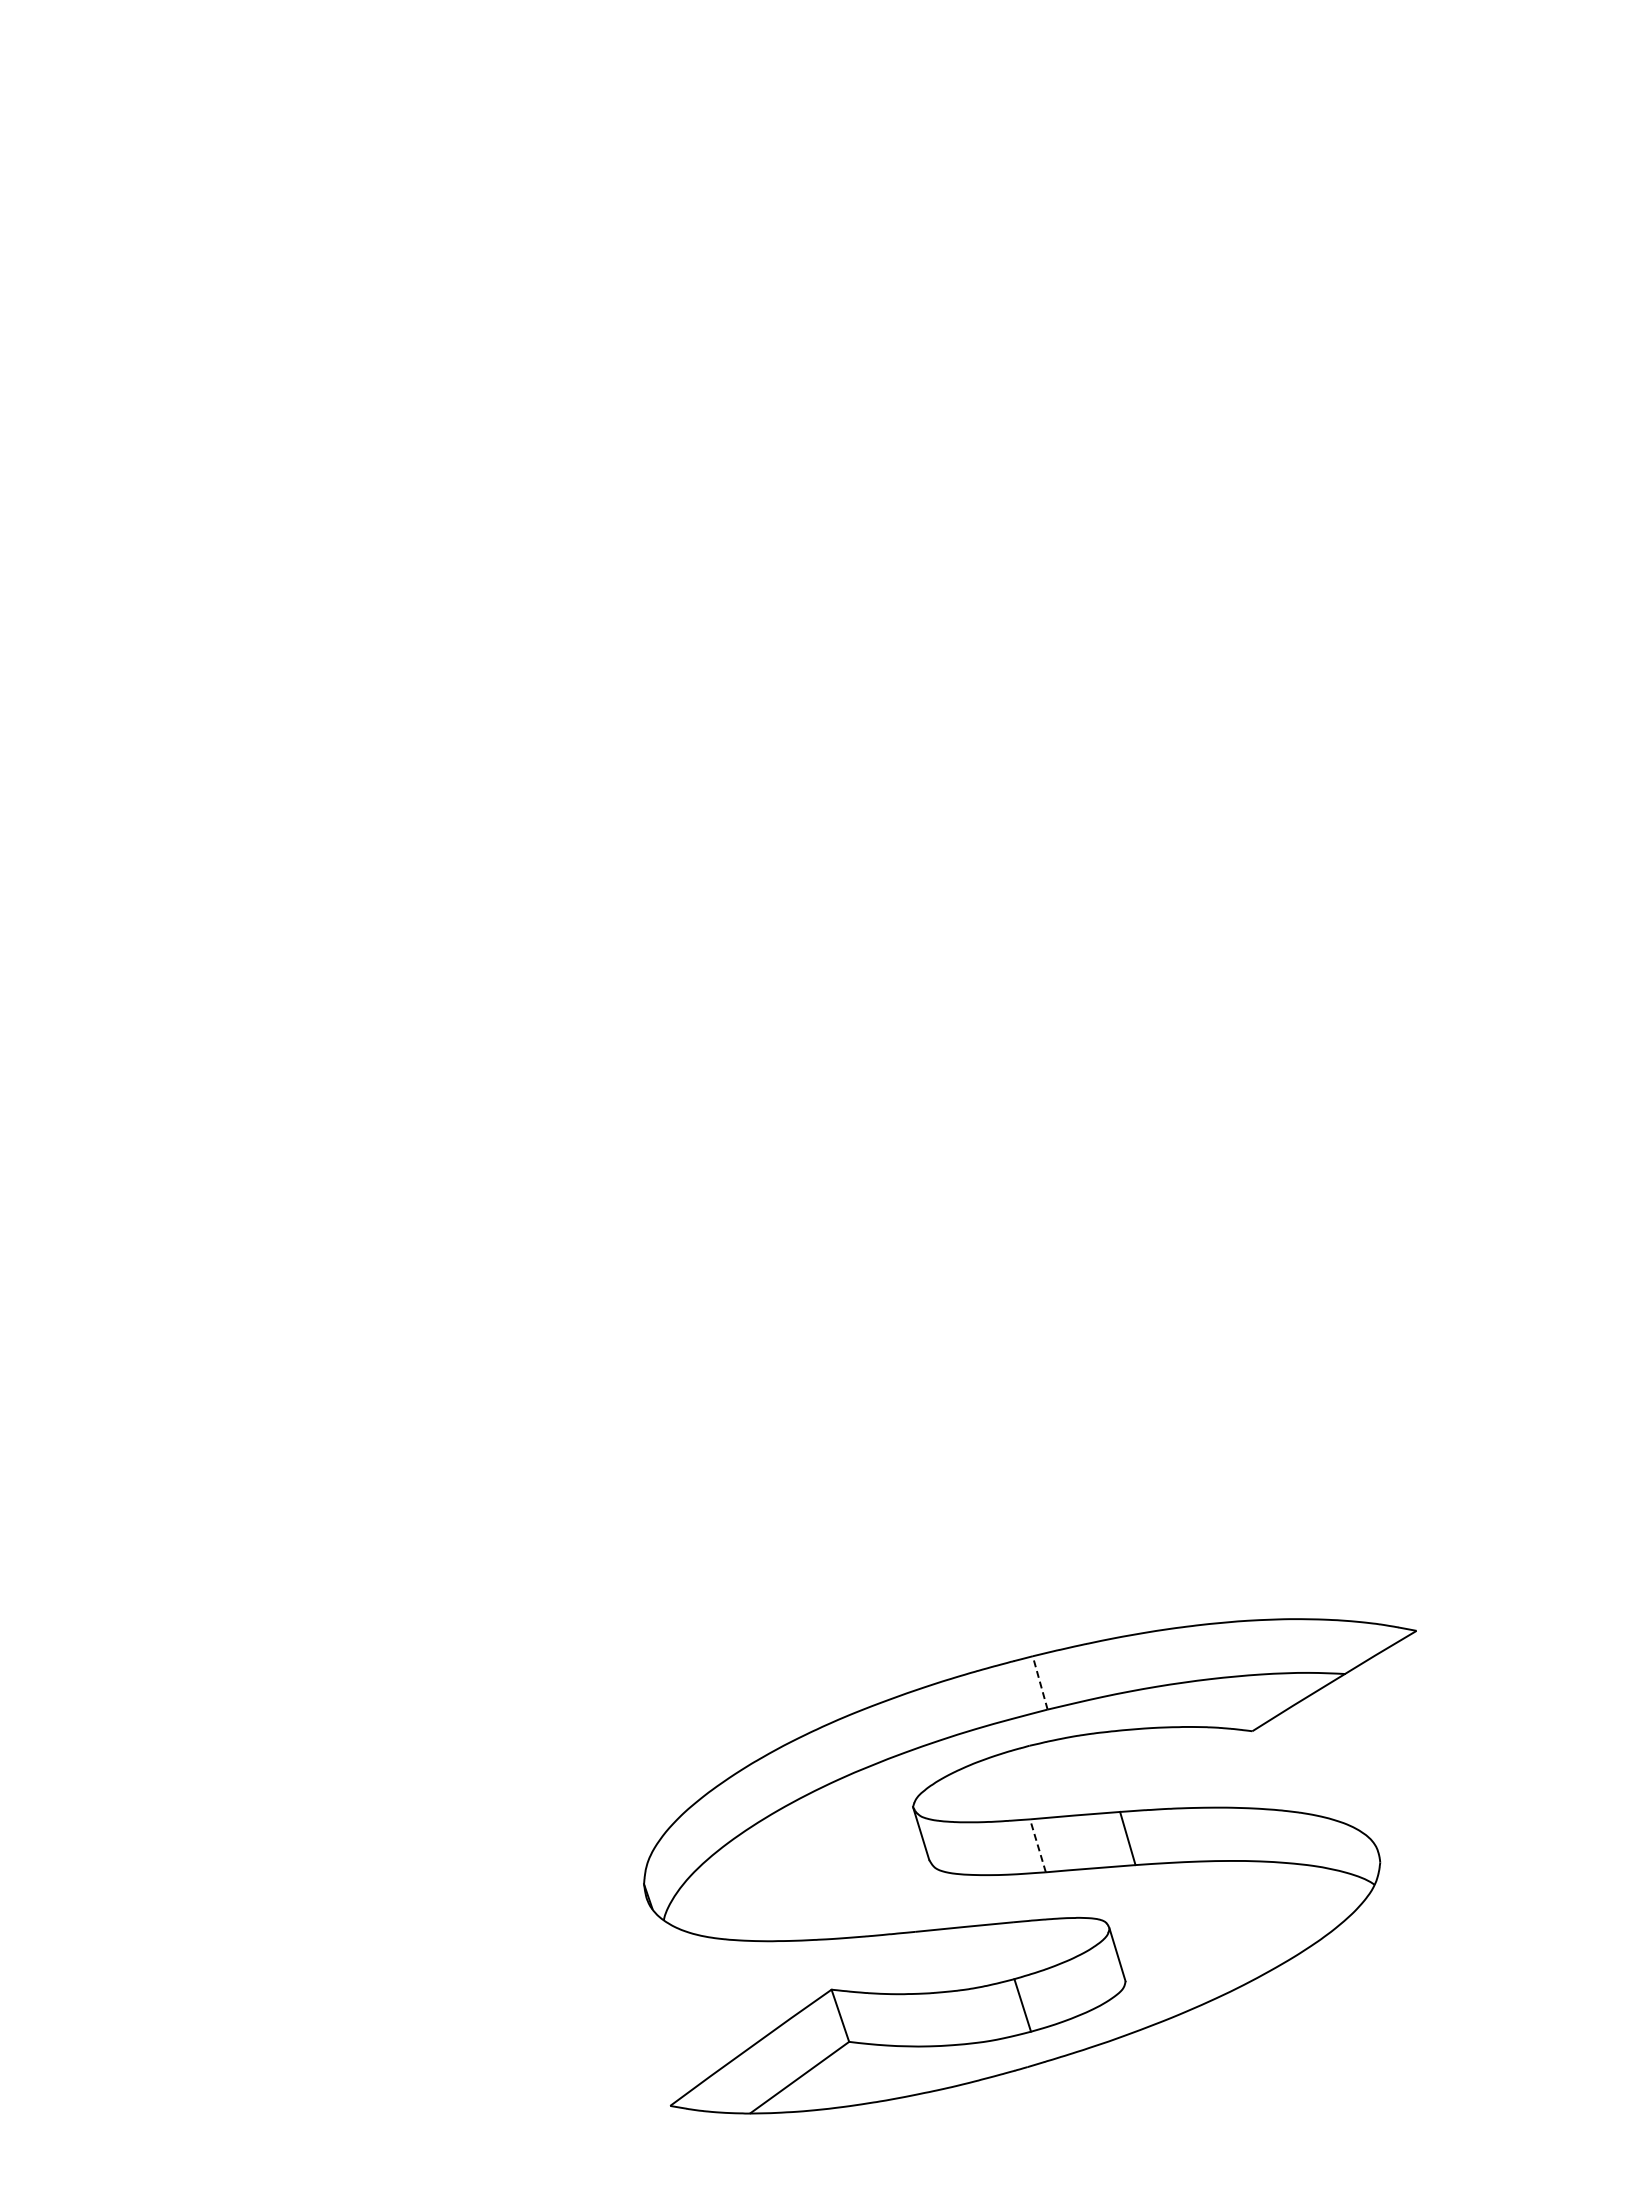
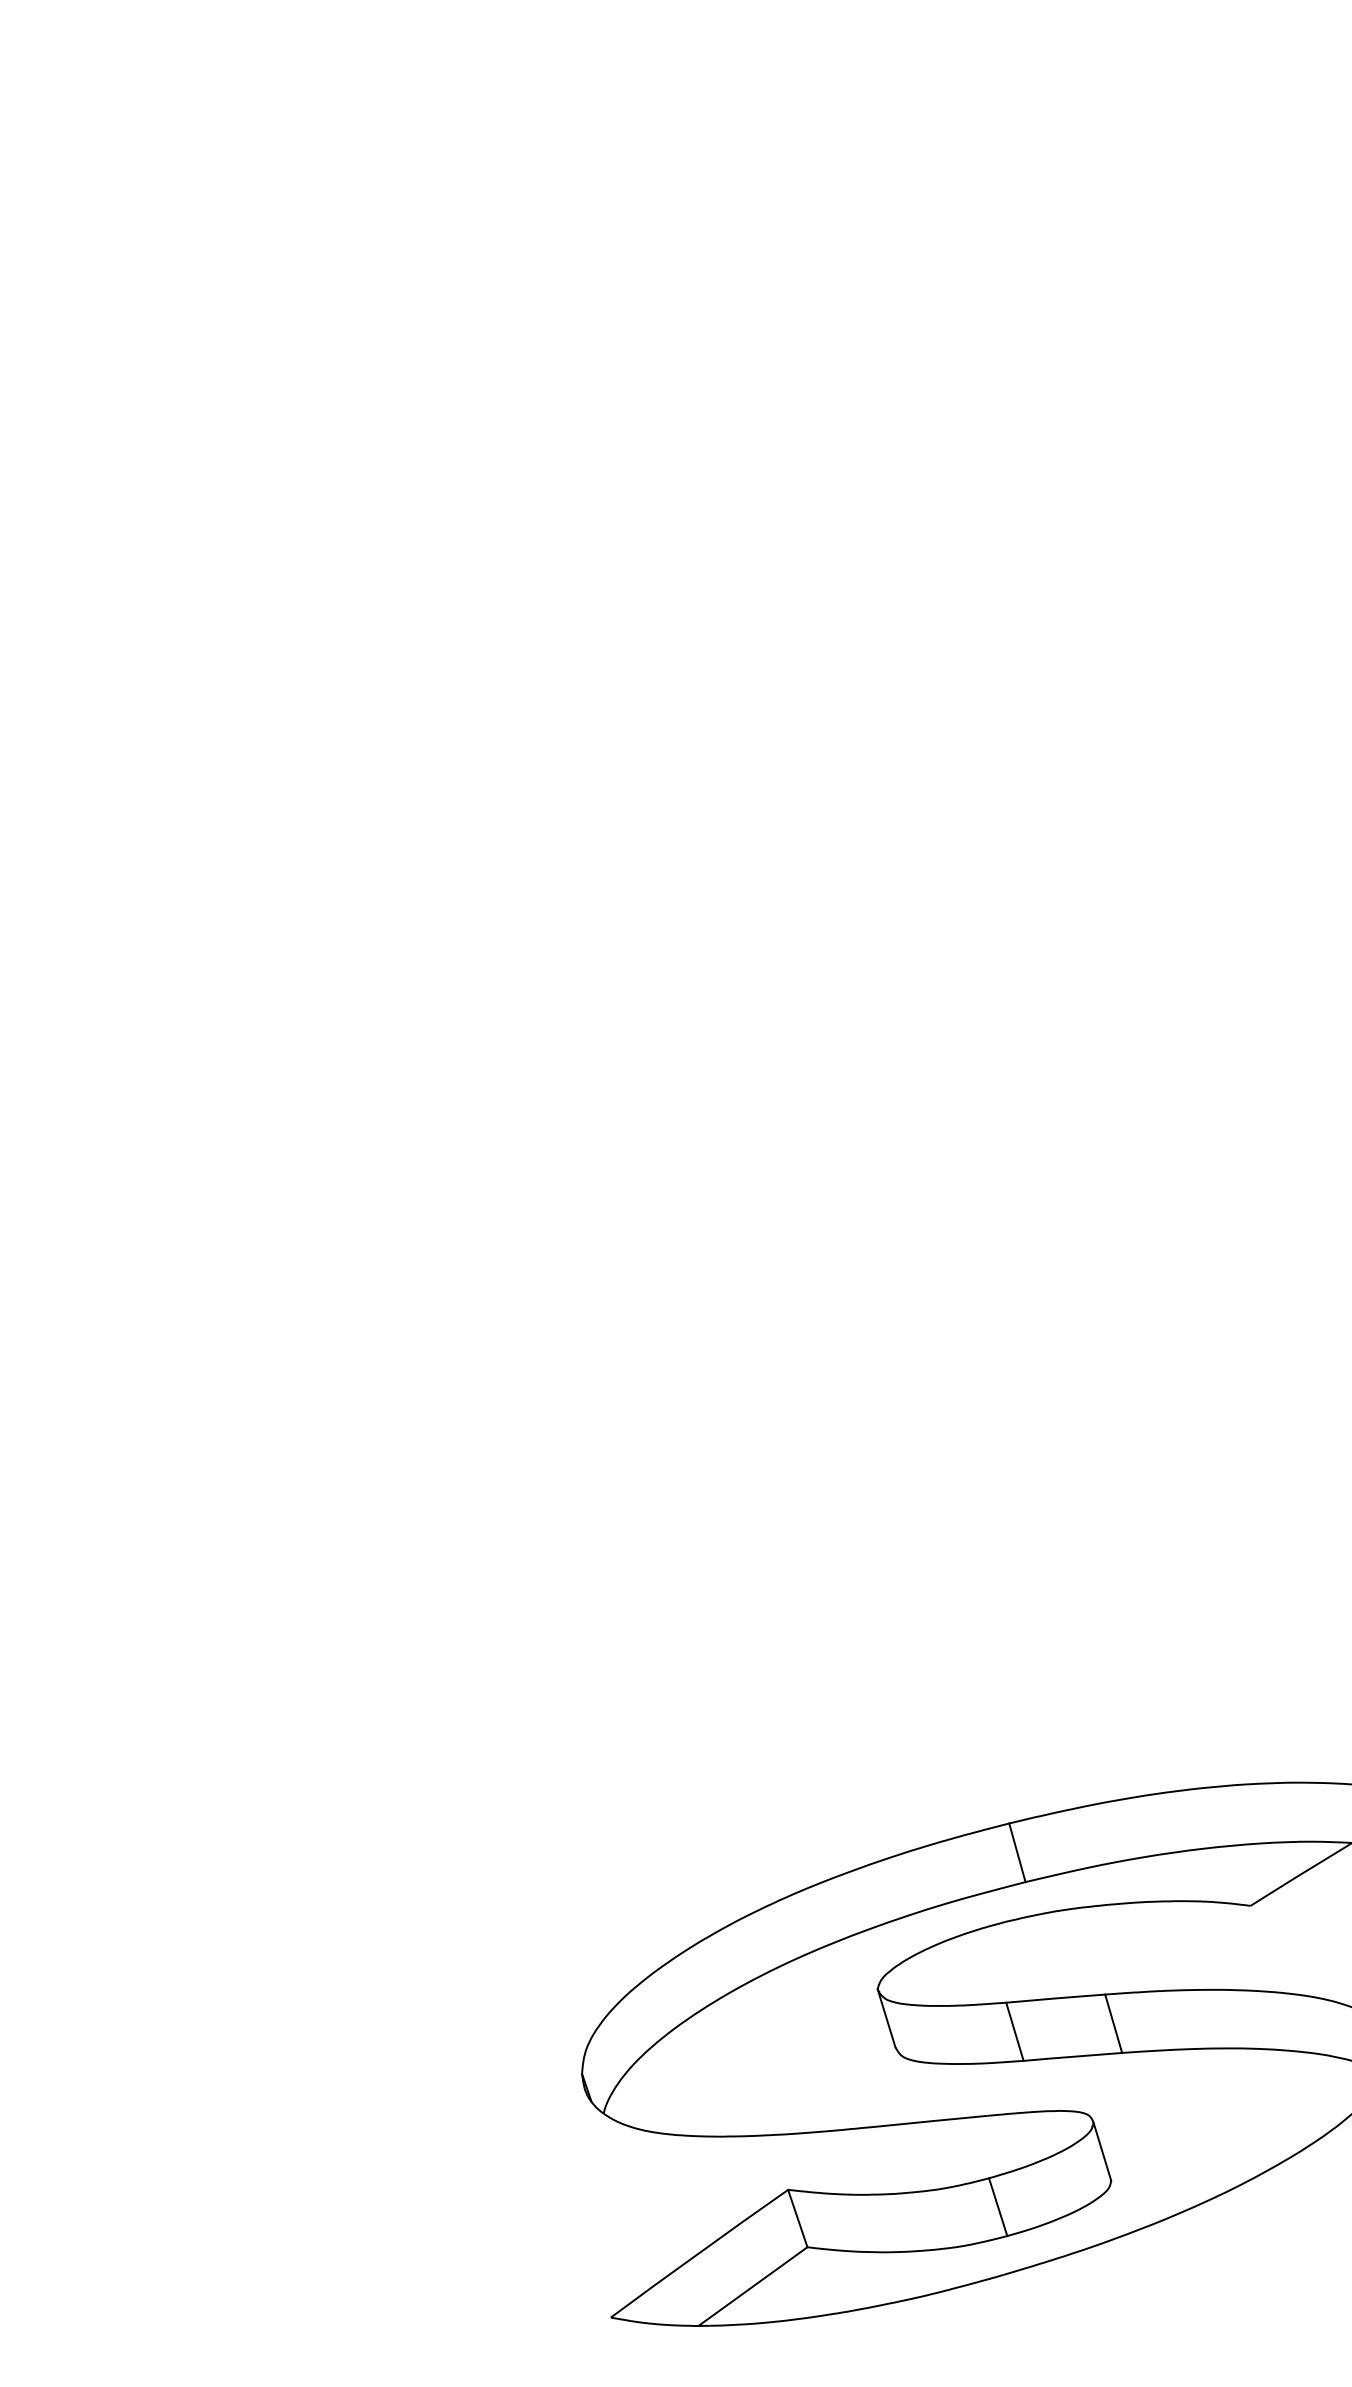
line: (1040, 1682) -> (1017, 1852), dashed -> solid
line: (1037, 1845) -> (1014, 2031), dashed -> solid

